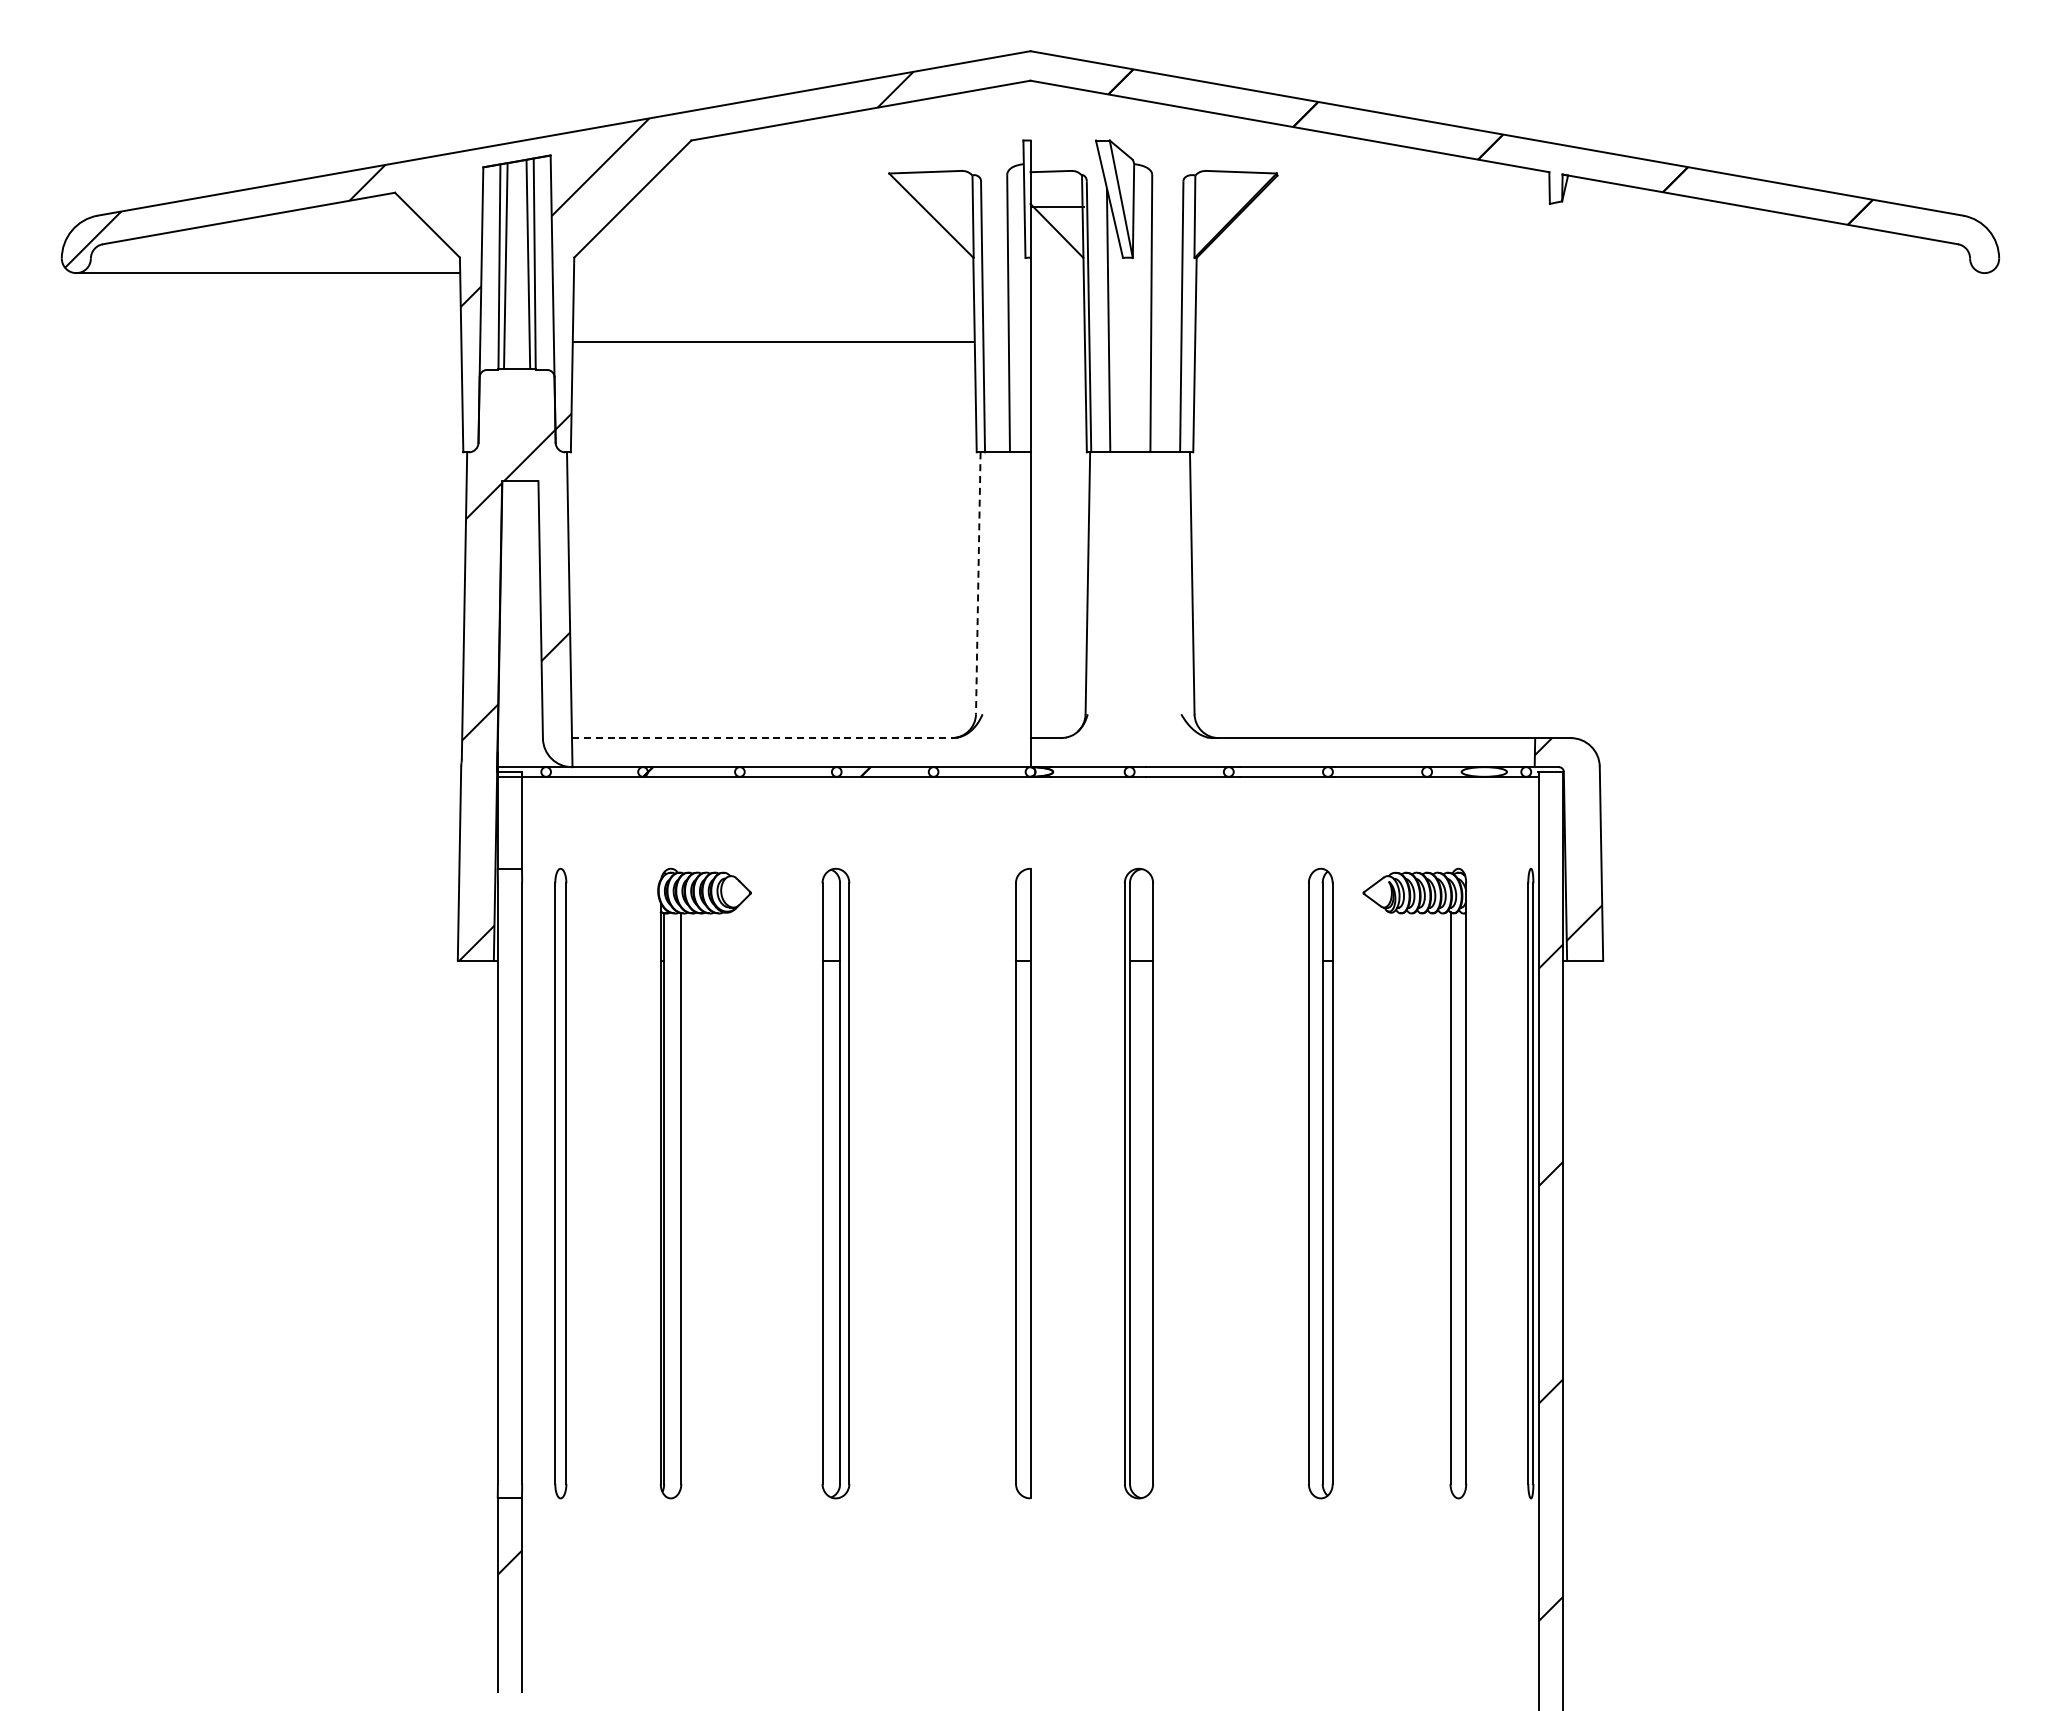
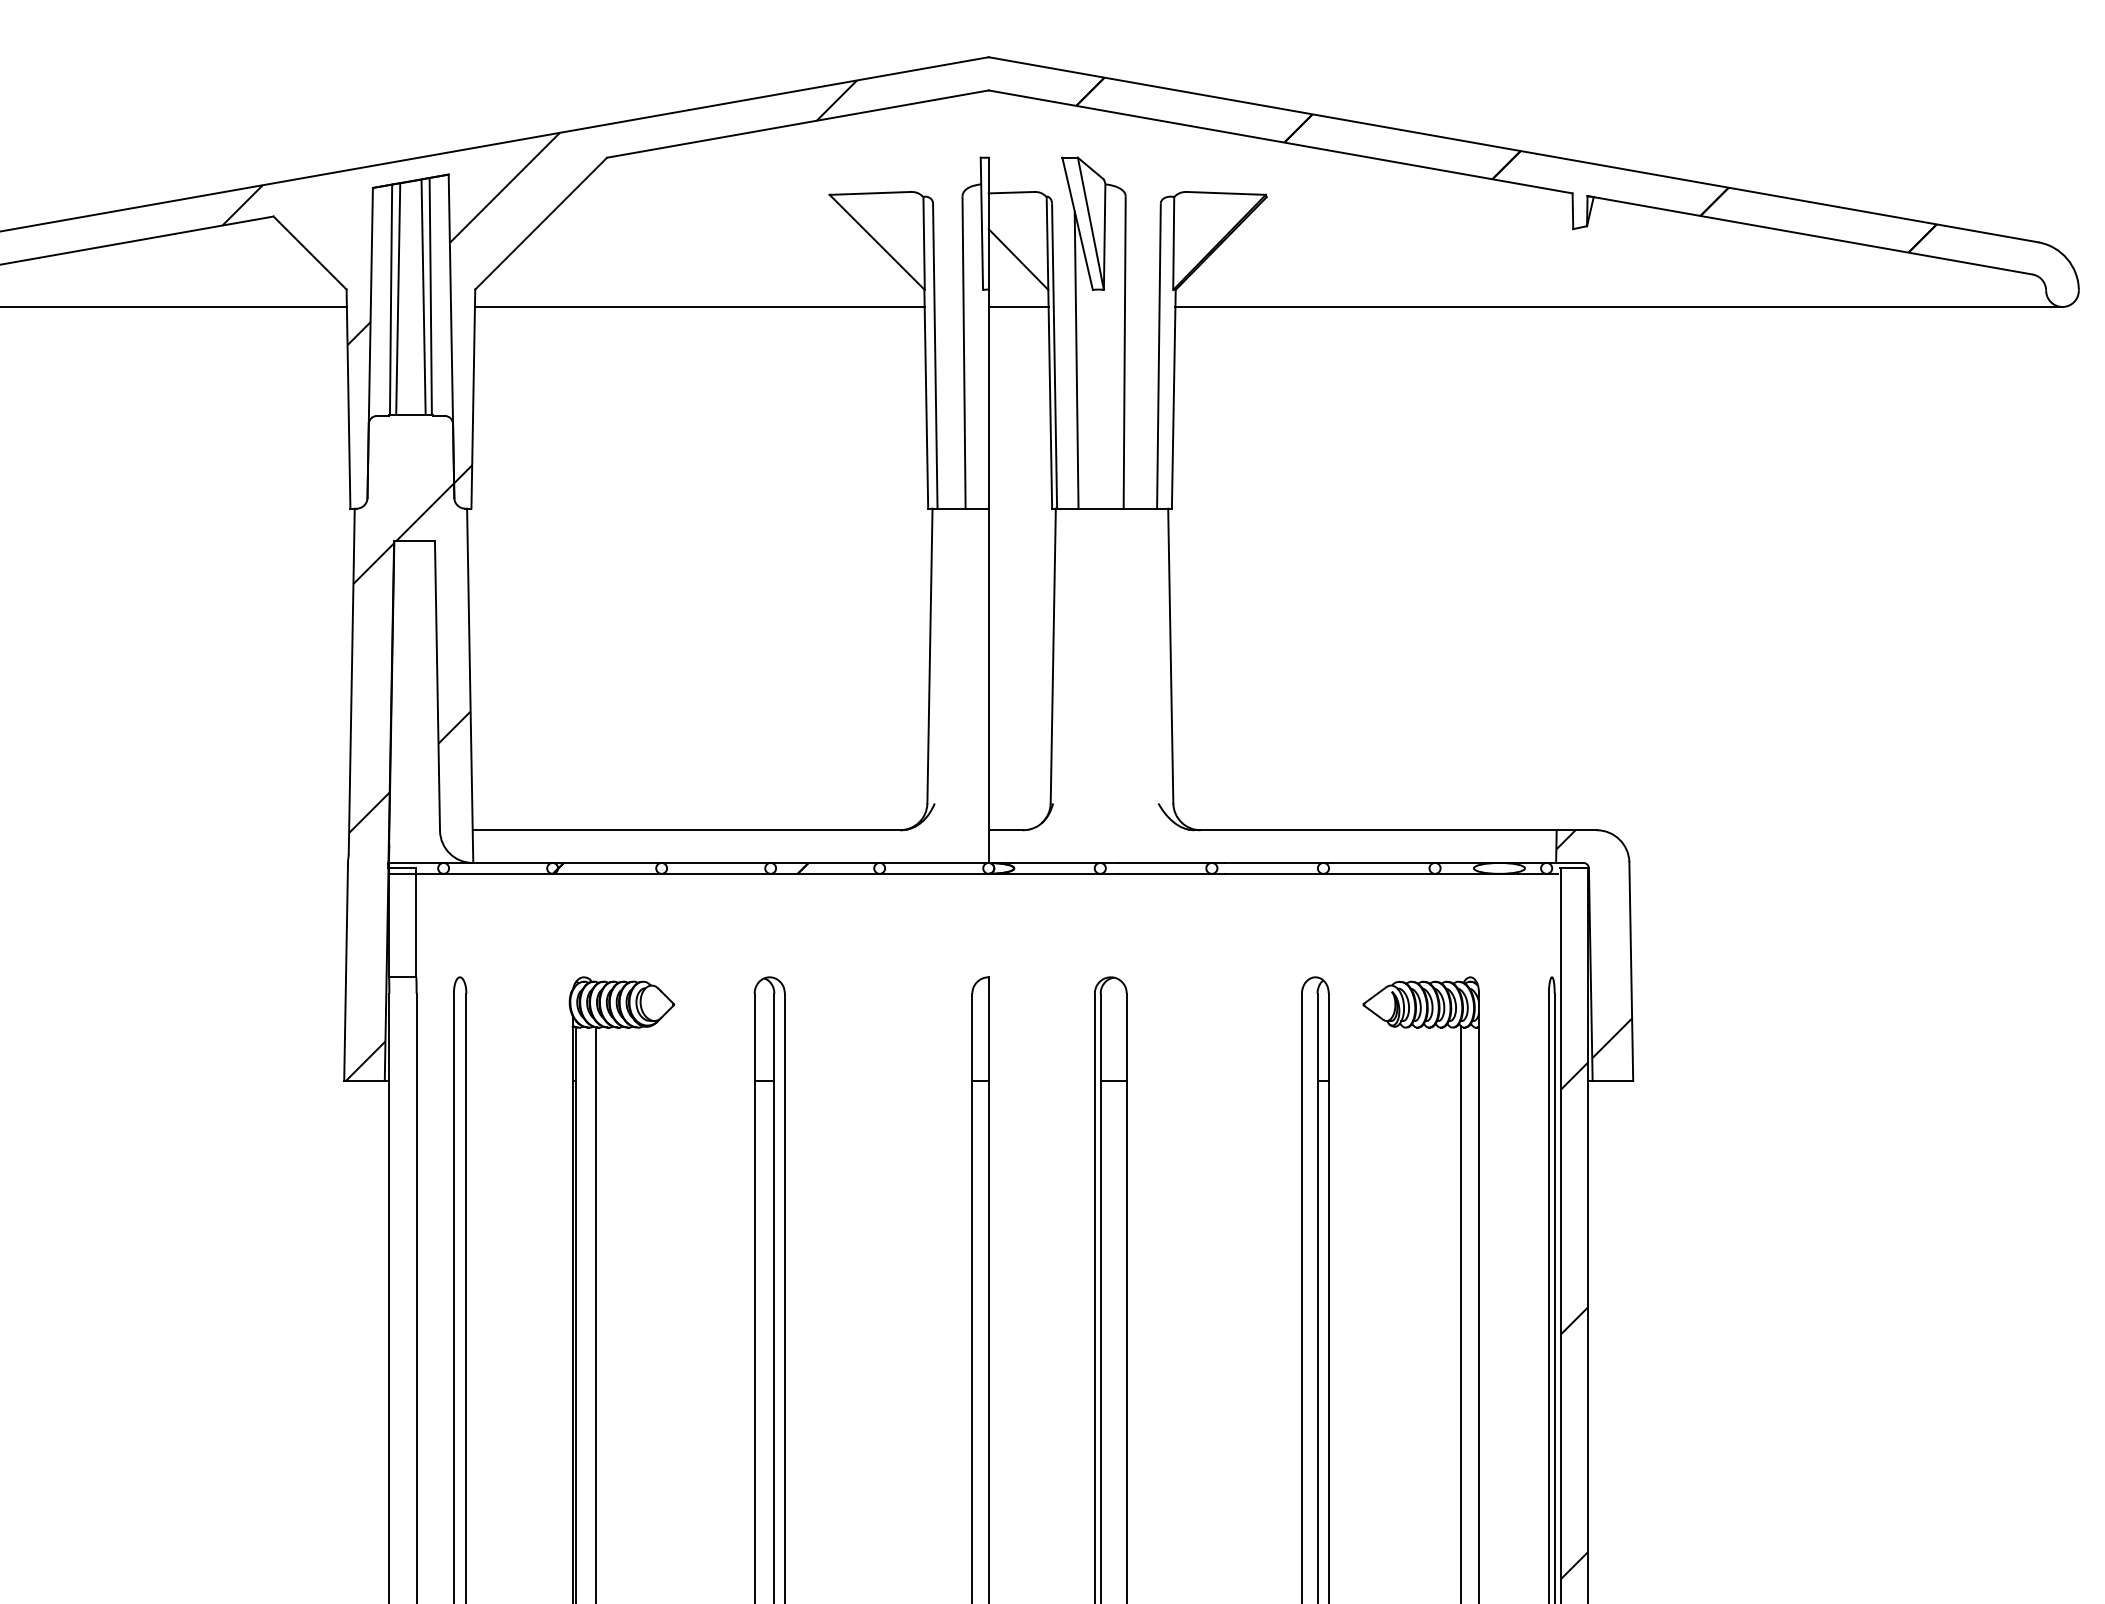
line: (1056, 207) -> (1017, 307), moved
line: (1590, 273) -> (1618, 307), added
line: (773, 342) -> (699, 307), moved
line: (978, 583) -> (930, 656), dashed -> solid
line: (762, 738) -> (687, 830), dashed -> solid

